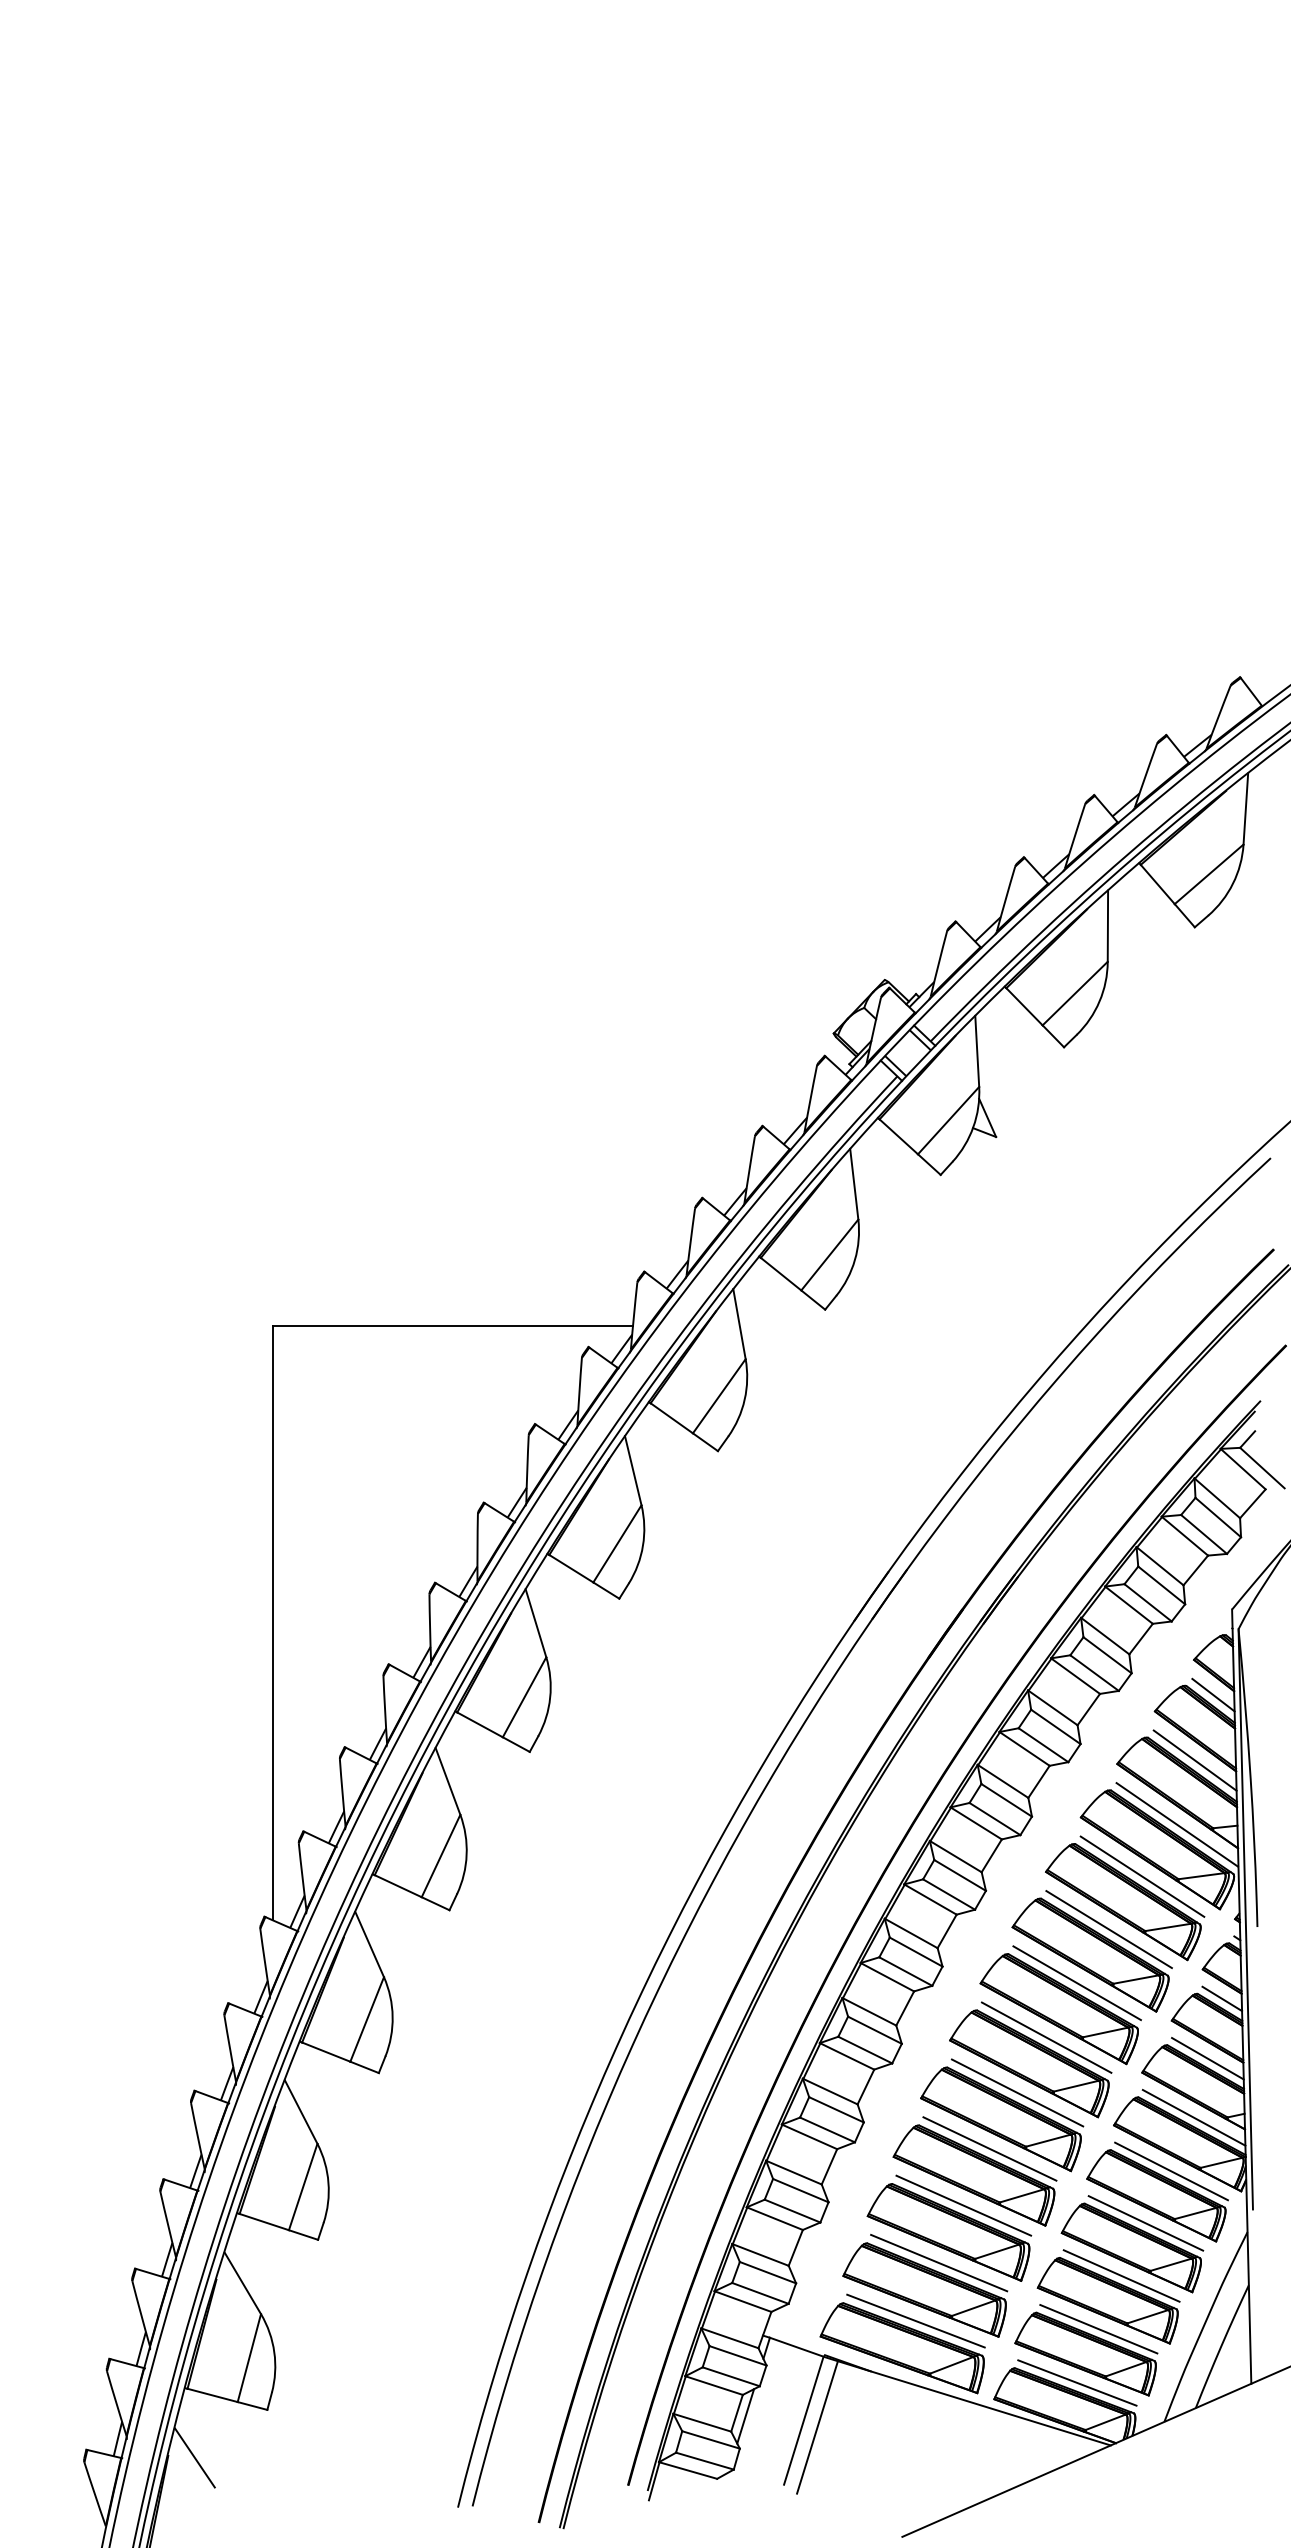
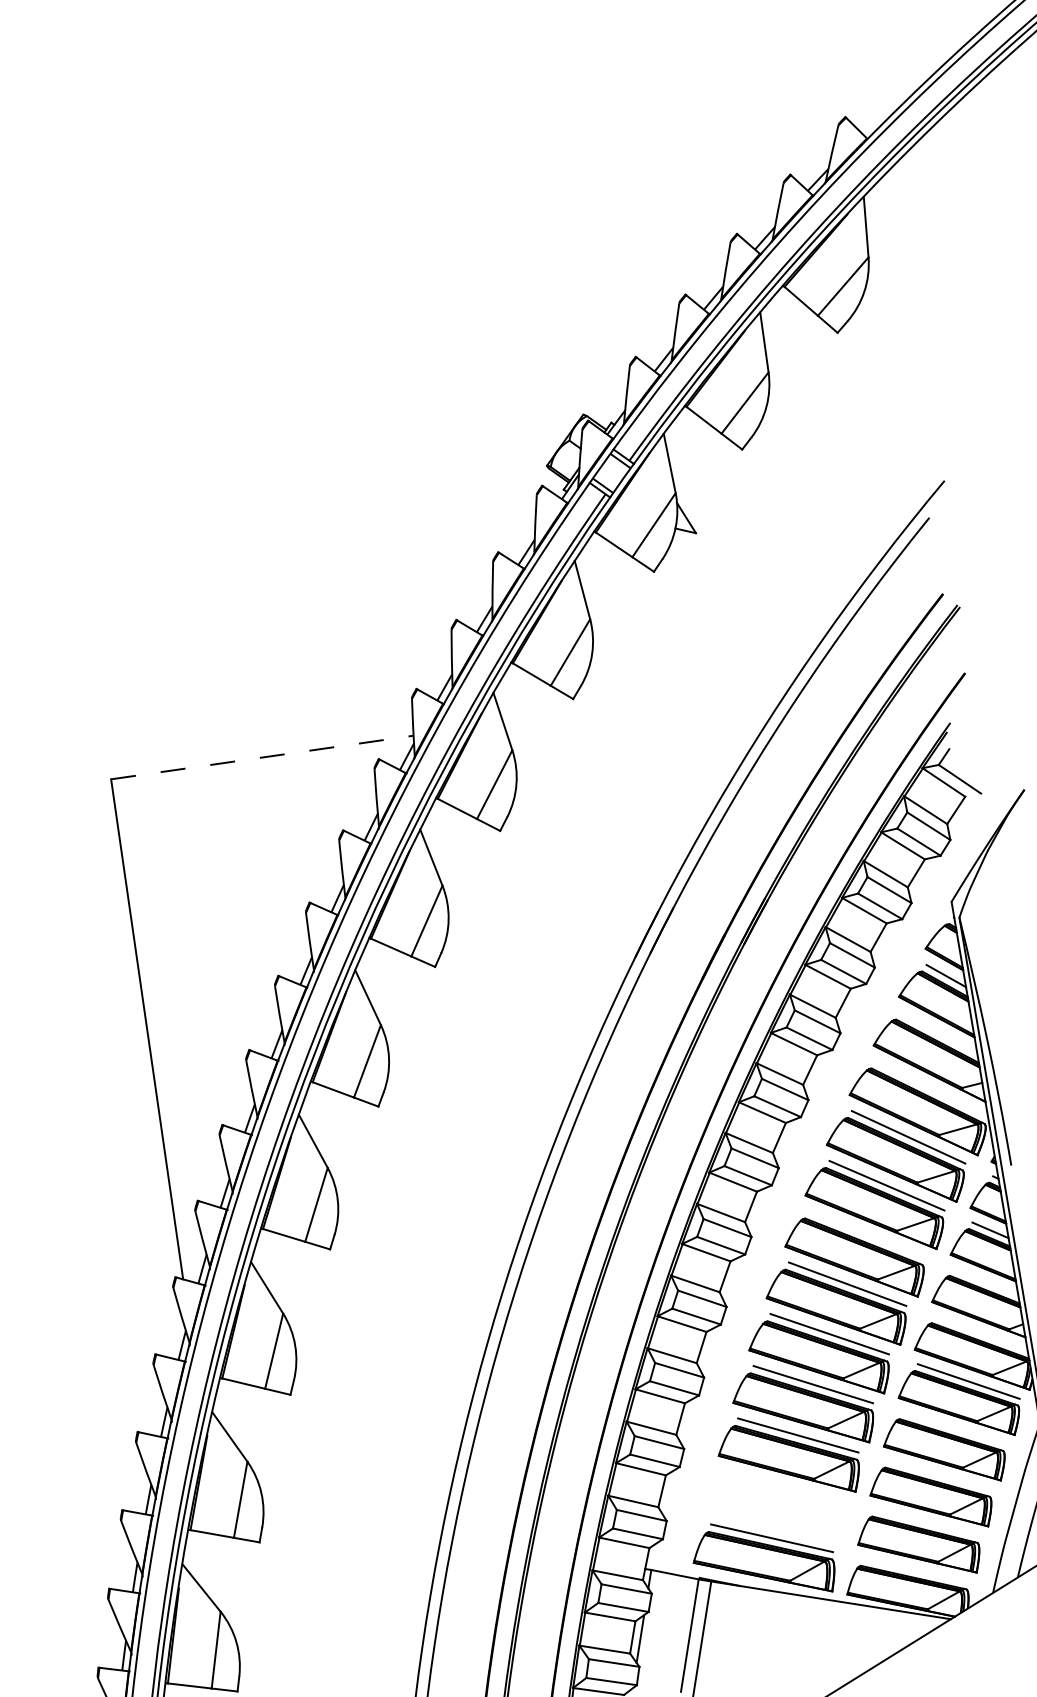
line: (453, 1325) -> (262, 757), solid -> dashed
line: (1194, 1760) -> (938, 1033), removed
line: (1176, 1824) -> (930, 1089), removed
line: (1076, 1983) -> (866, 1235), removed
line: (1207, 2058) -> (985, 1282), removed
line: (1193, 2117) -> (980, 1333), removed
line: (1145, 2223) -> (953, 1428), removed
line: (1121, 2275) -> (939, 1475), removed
part: (925, 2285) -> (775, 1507), removed
line: (1098, 2328) -> (926, 1522), removed
line: (1077, 2382) -> (915, 1570), removed

